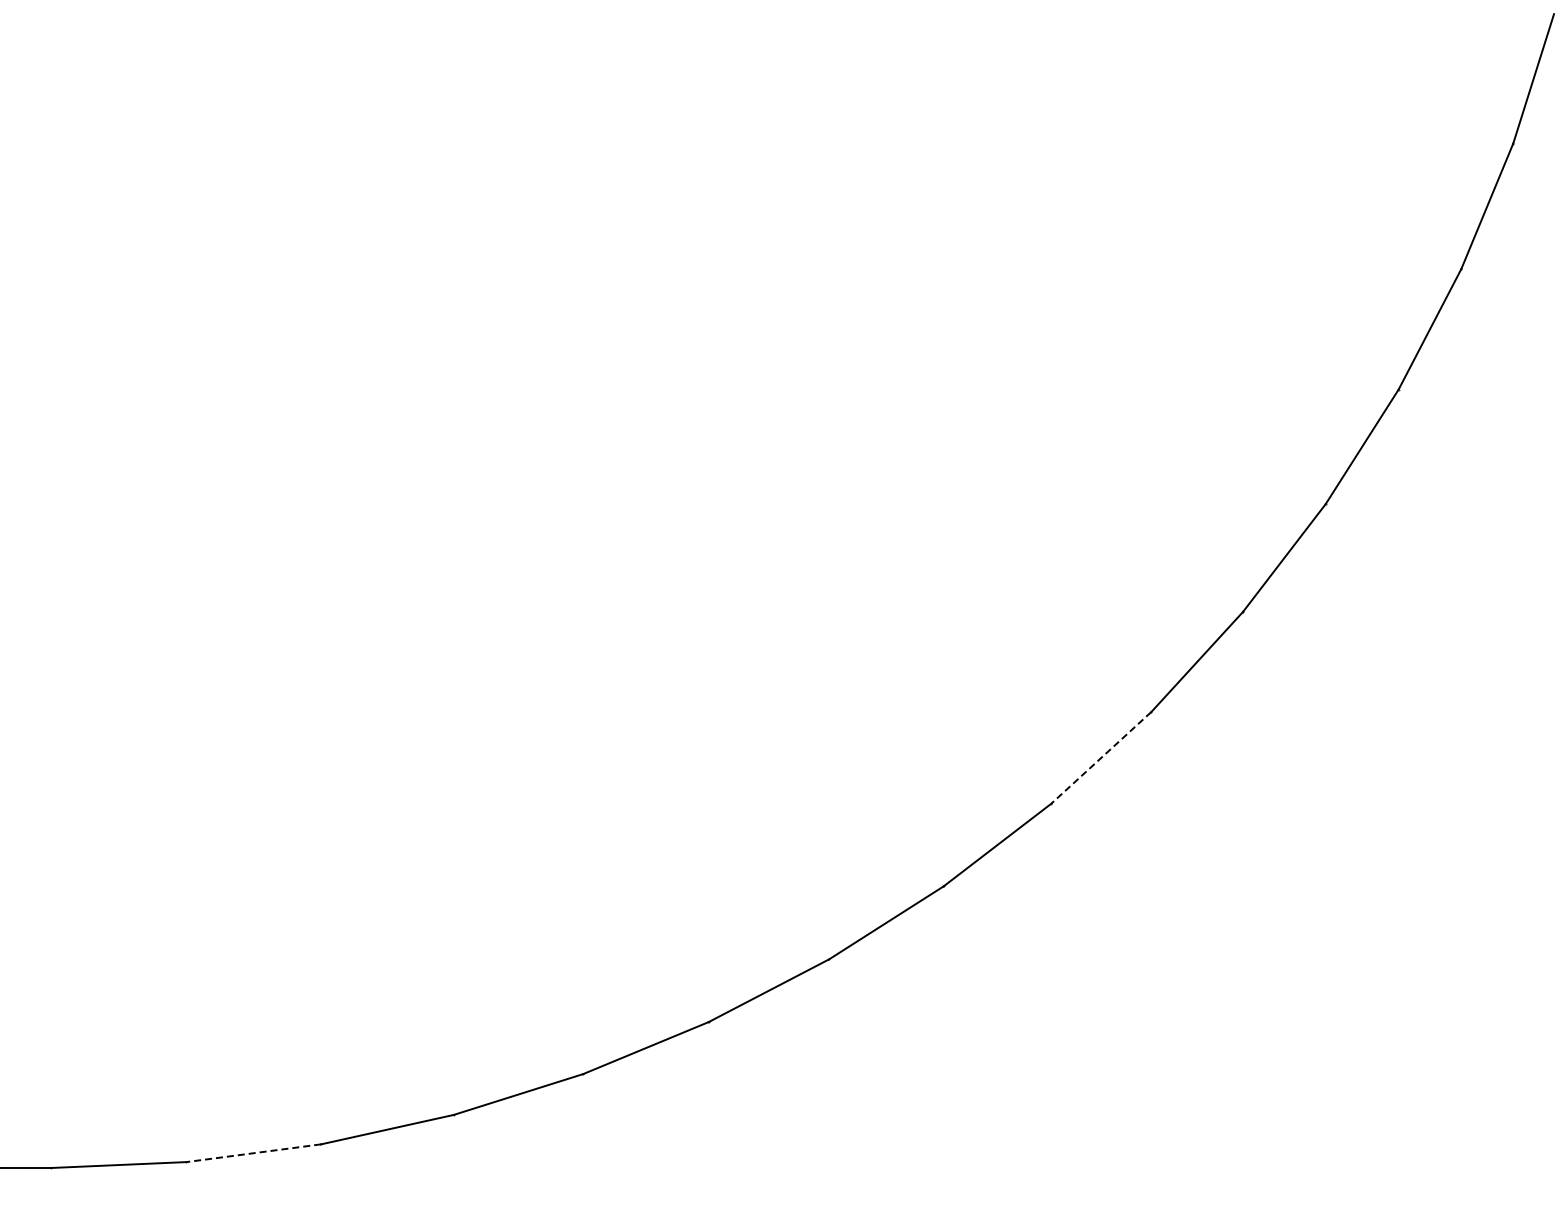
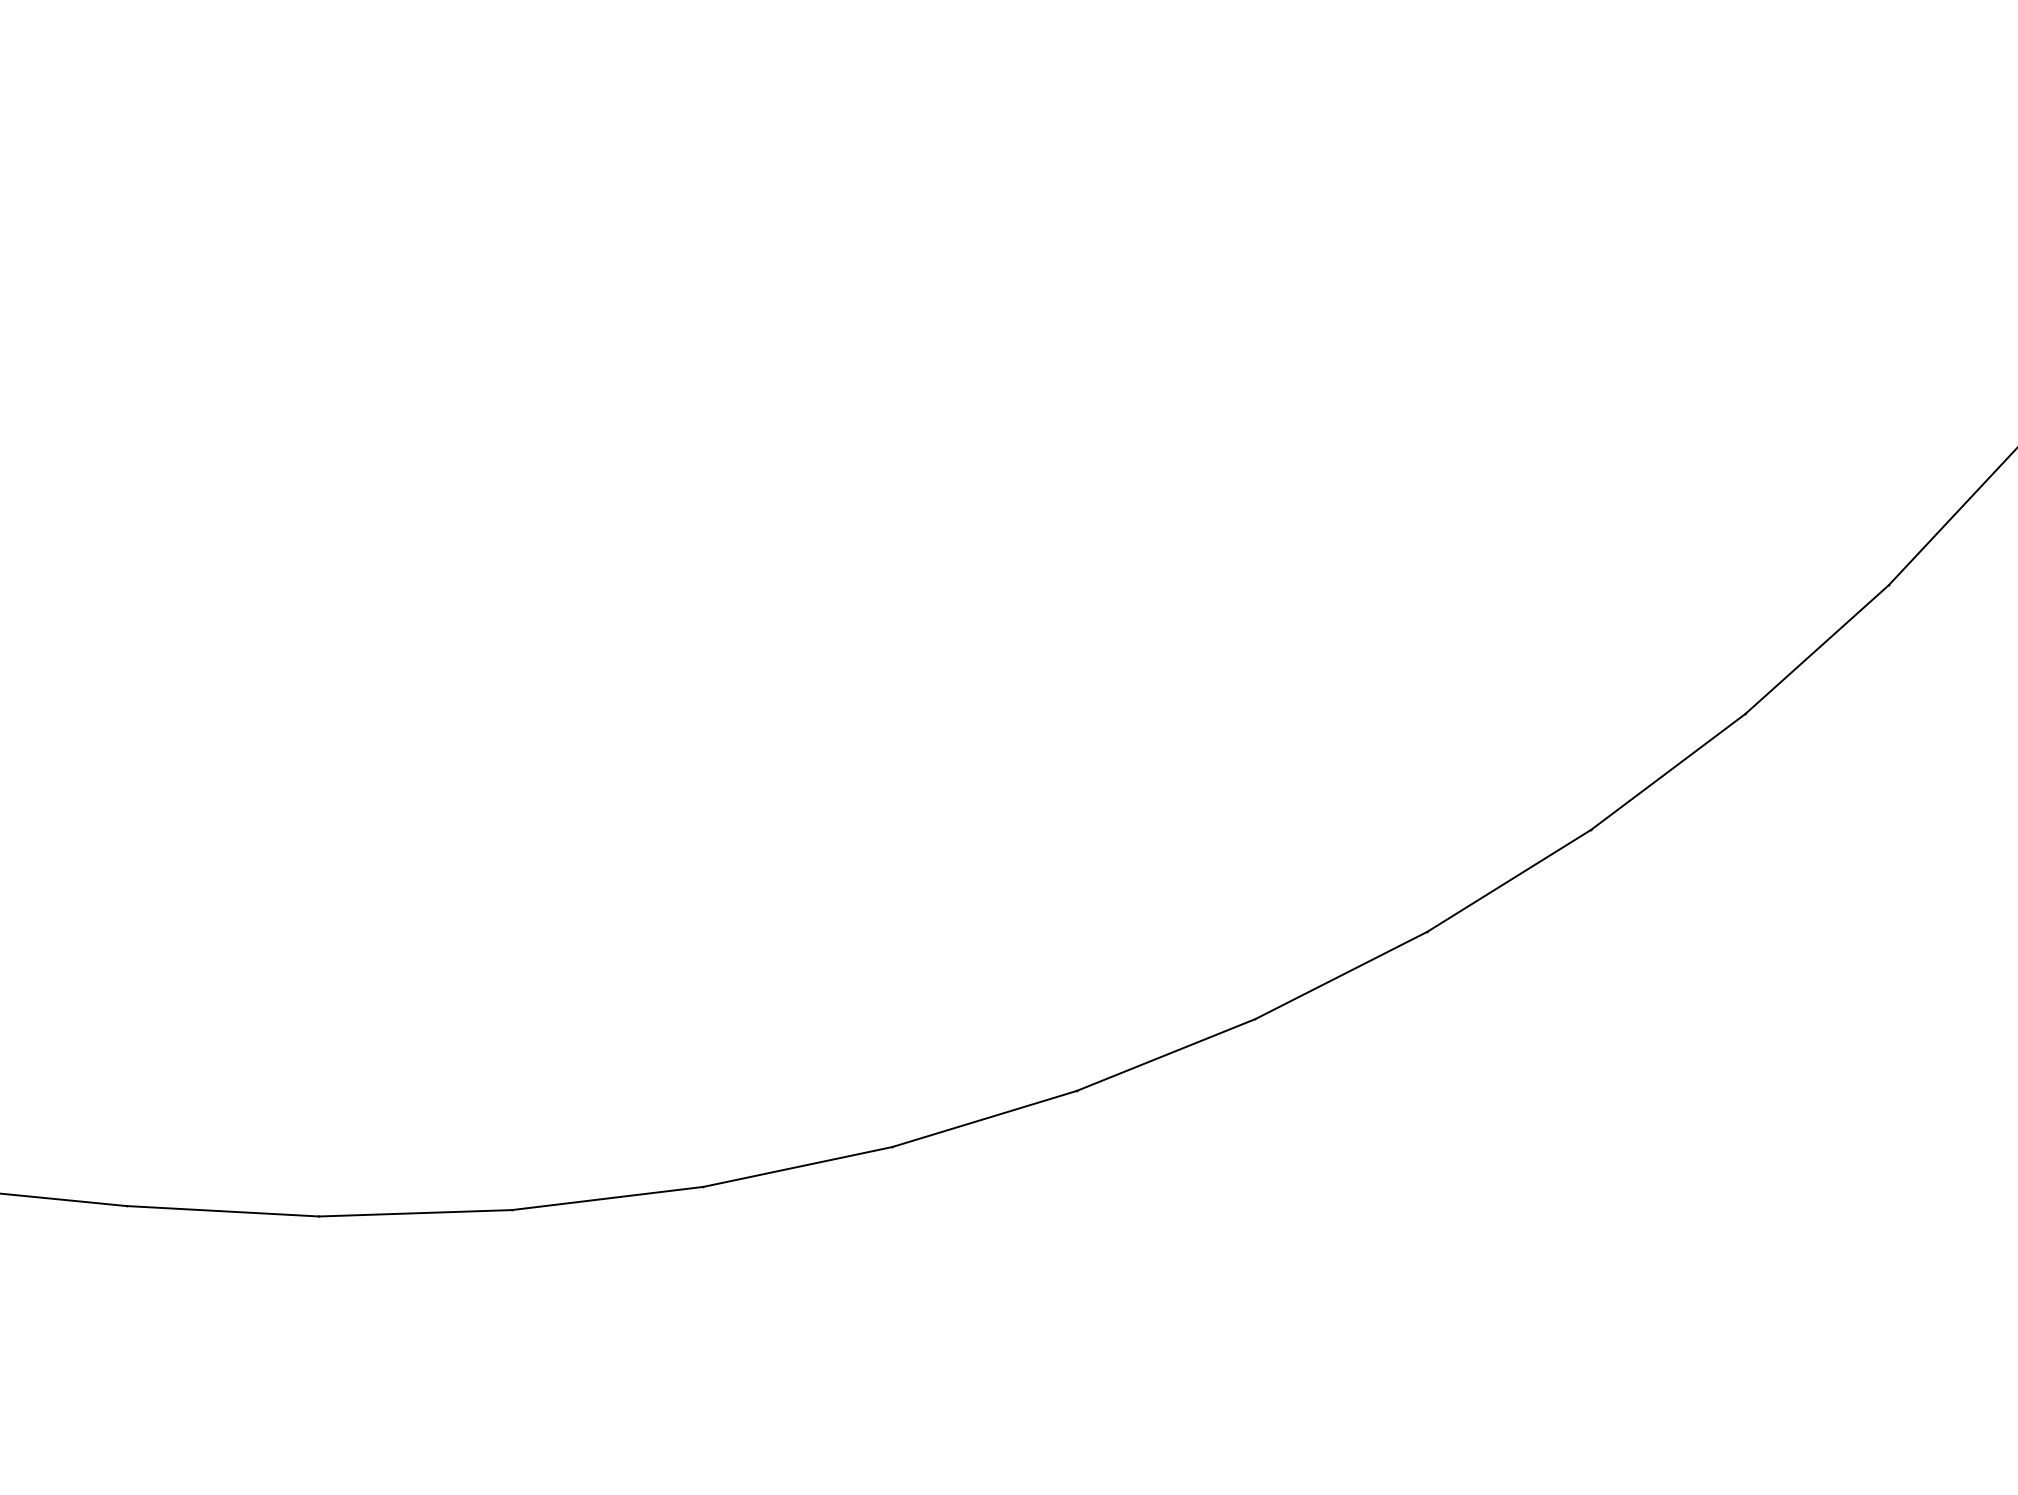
line: (1101, 757) -> (1668, 771), dashed -> solid
line: (253, 1153) -> (415, 1213), dashed -> solid

